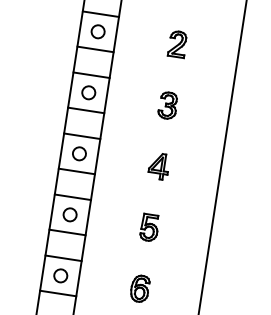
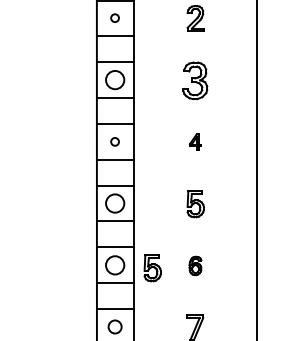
circle: (97, 30) -> (114, 17), size x0.6
circle: (88, 92) -> (114, 79), size x1.4
part: (168, 105) -> (195, 80), size x1.4
circle: (78, 153) -> (114, 141), size x0.6
part: (158, 165) -> (195, 141), size x0.6
circle: (69, 214) -> (114, 203), size x1.4
circle: (60, 275) -> (114, 264), size x1.4
part: (97, 284) -> (152, 268), added
part: (140, 288) -> (195, 265), size x0.7

